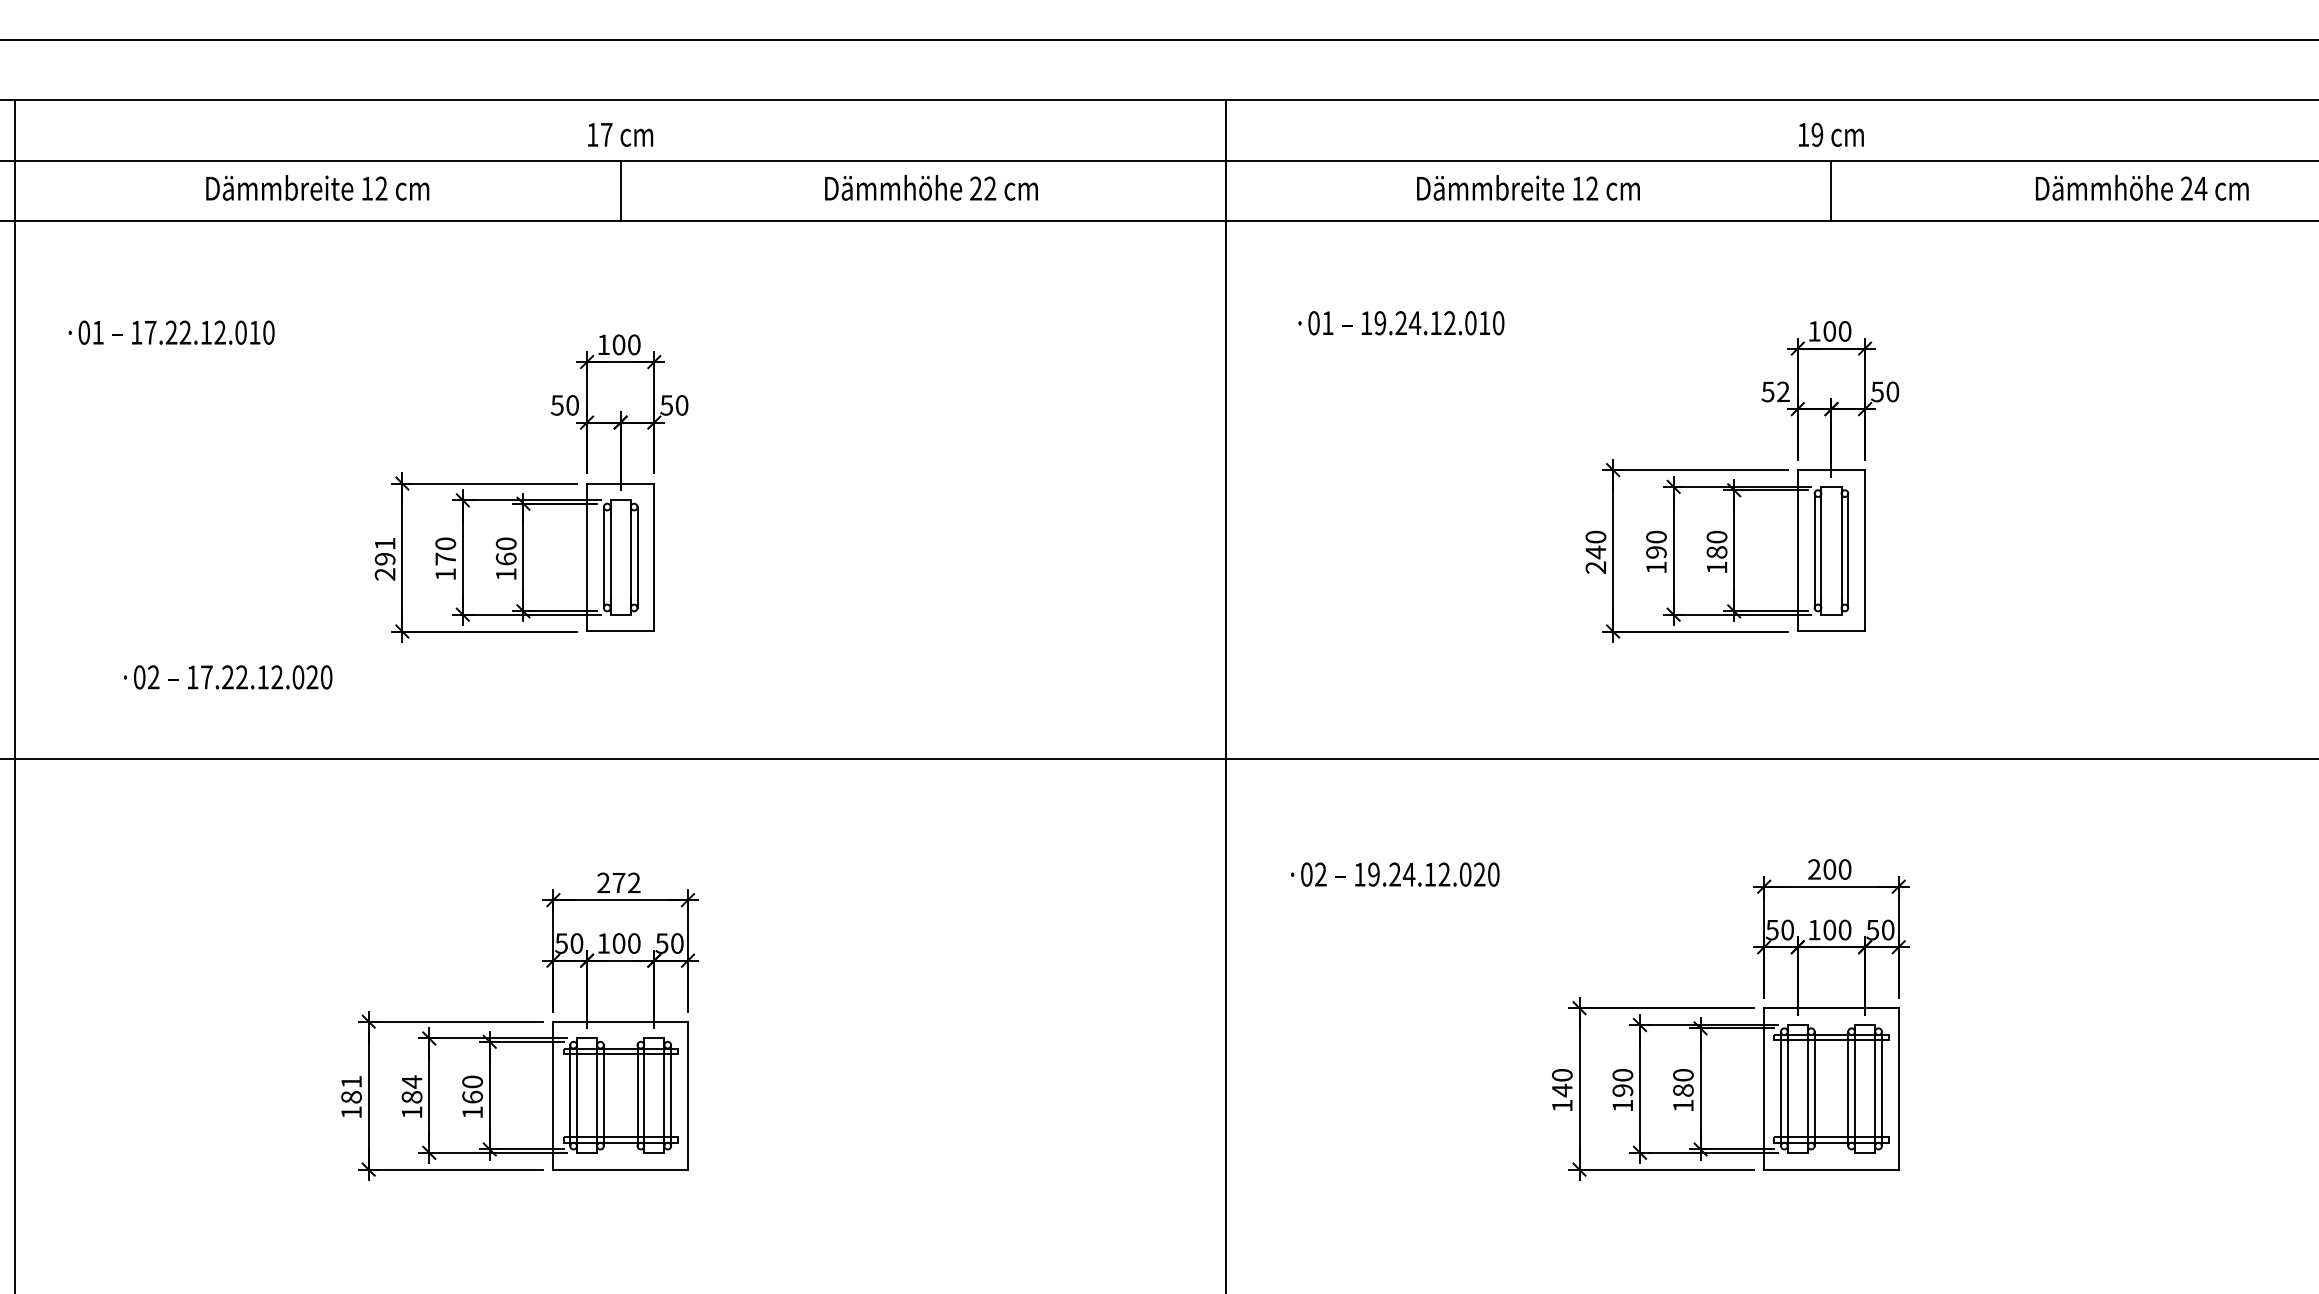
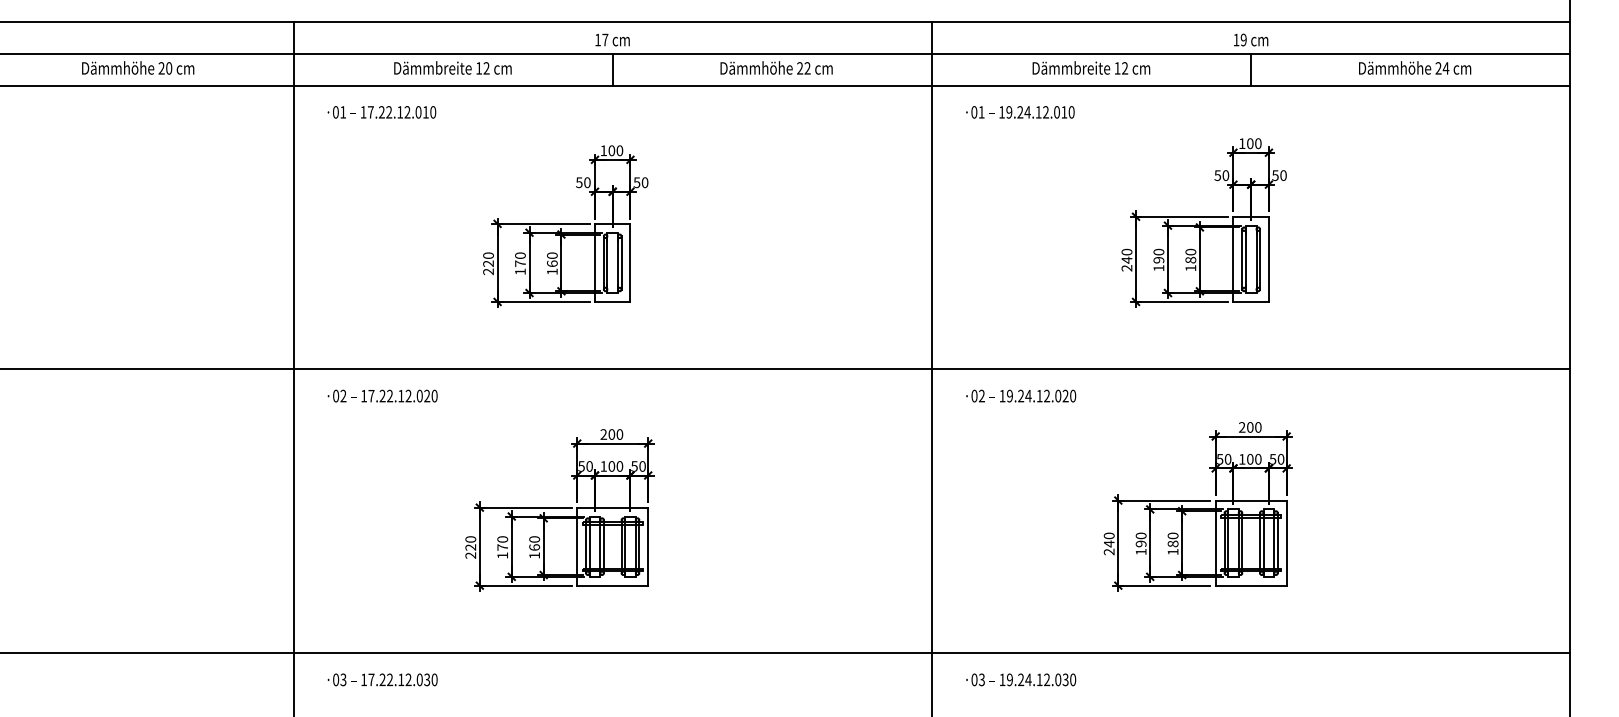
text: (1401, 323) -> (1020, 112), moved
text: (170, 332) -> (381, 112), moved
text: (1782, 391) -> (1225, 175), 52 -> 50
text: (385, 551) -> (488, 259), 291 -> 220
text: (227, 676) -> (382, 395), moved
text: (1395, 873) -> (1021, 395), moved
text: (625, 882) -> (615, 434), 272 -> 200
text: (411, 1087) -> (502, 542), 184 -> 170
text: (350, 1097) -> (470, 547), 181 -> 220
text: (1560, 1104) -> (1108, 551), 140 -> 240

